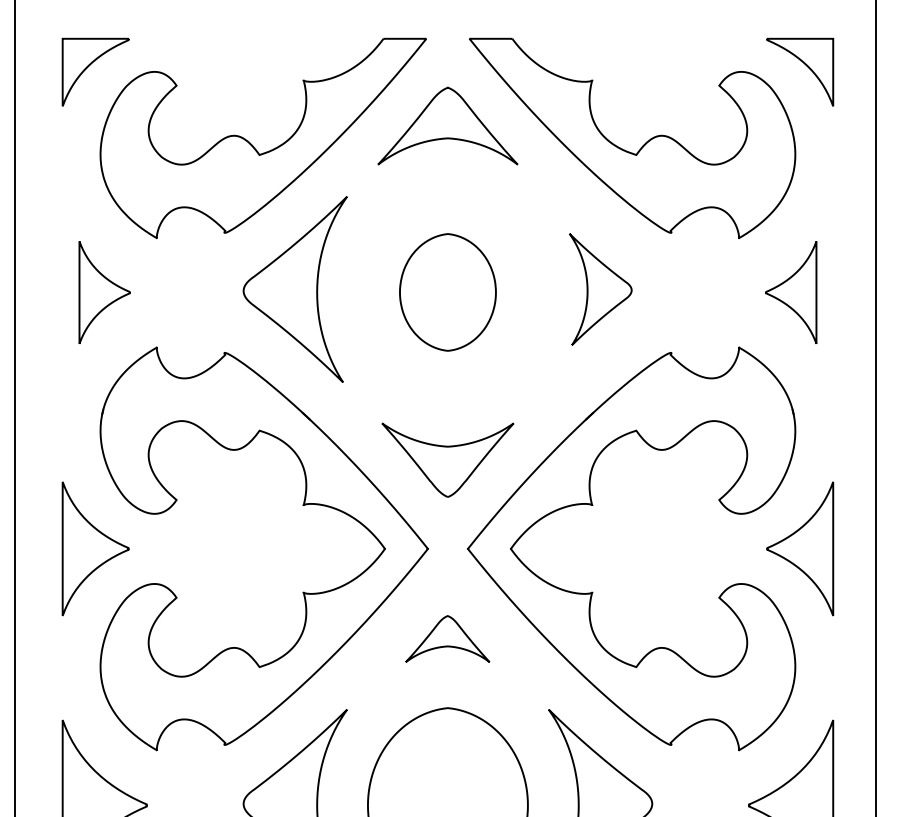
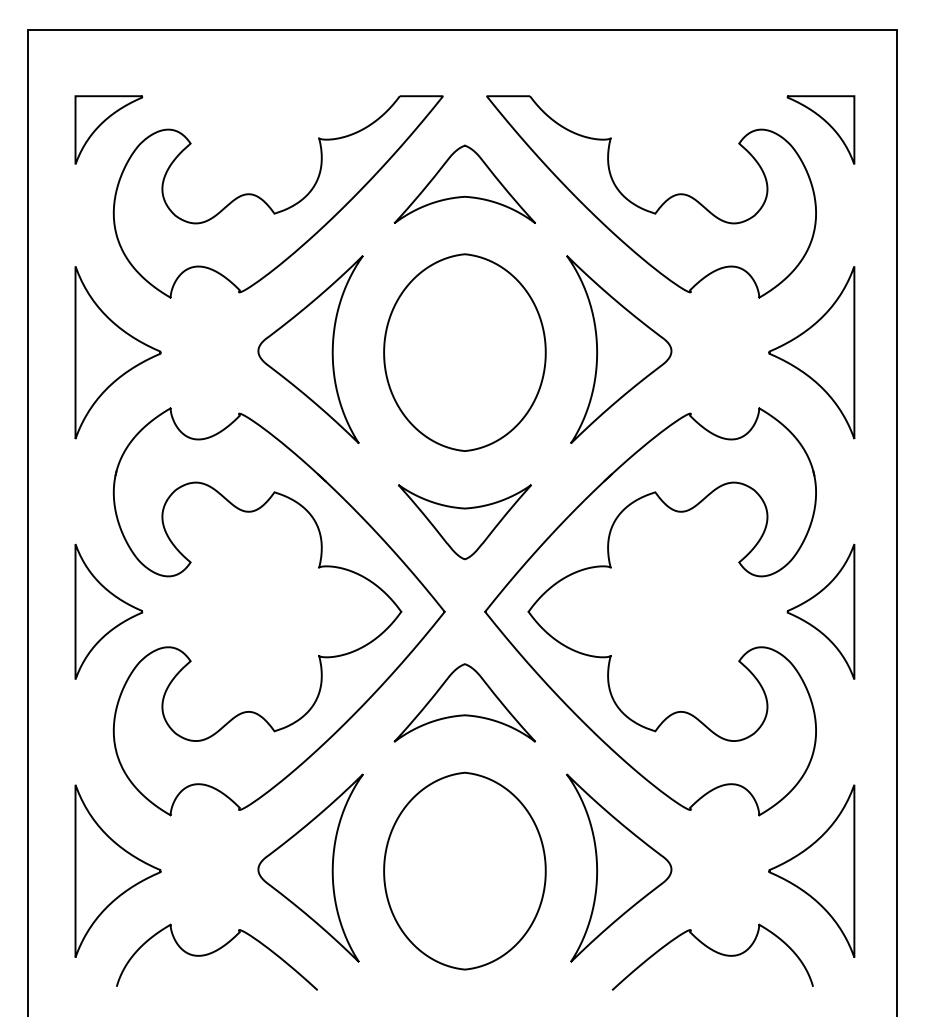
part: (600, 289) -> (619, 349), size x1.67
part: (104, 292) -> (117, 352), size x1.67
part: (447, 292) -> (464, 352), size x1.67
part: (790, 292) -> (811, 352), size x1.67
part: (447, 638) -> (464, 702), size x1.67

